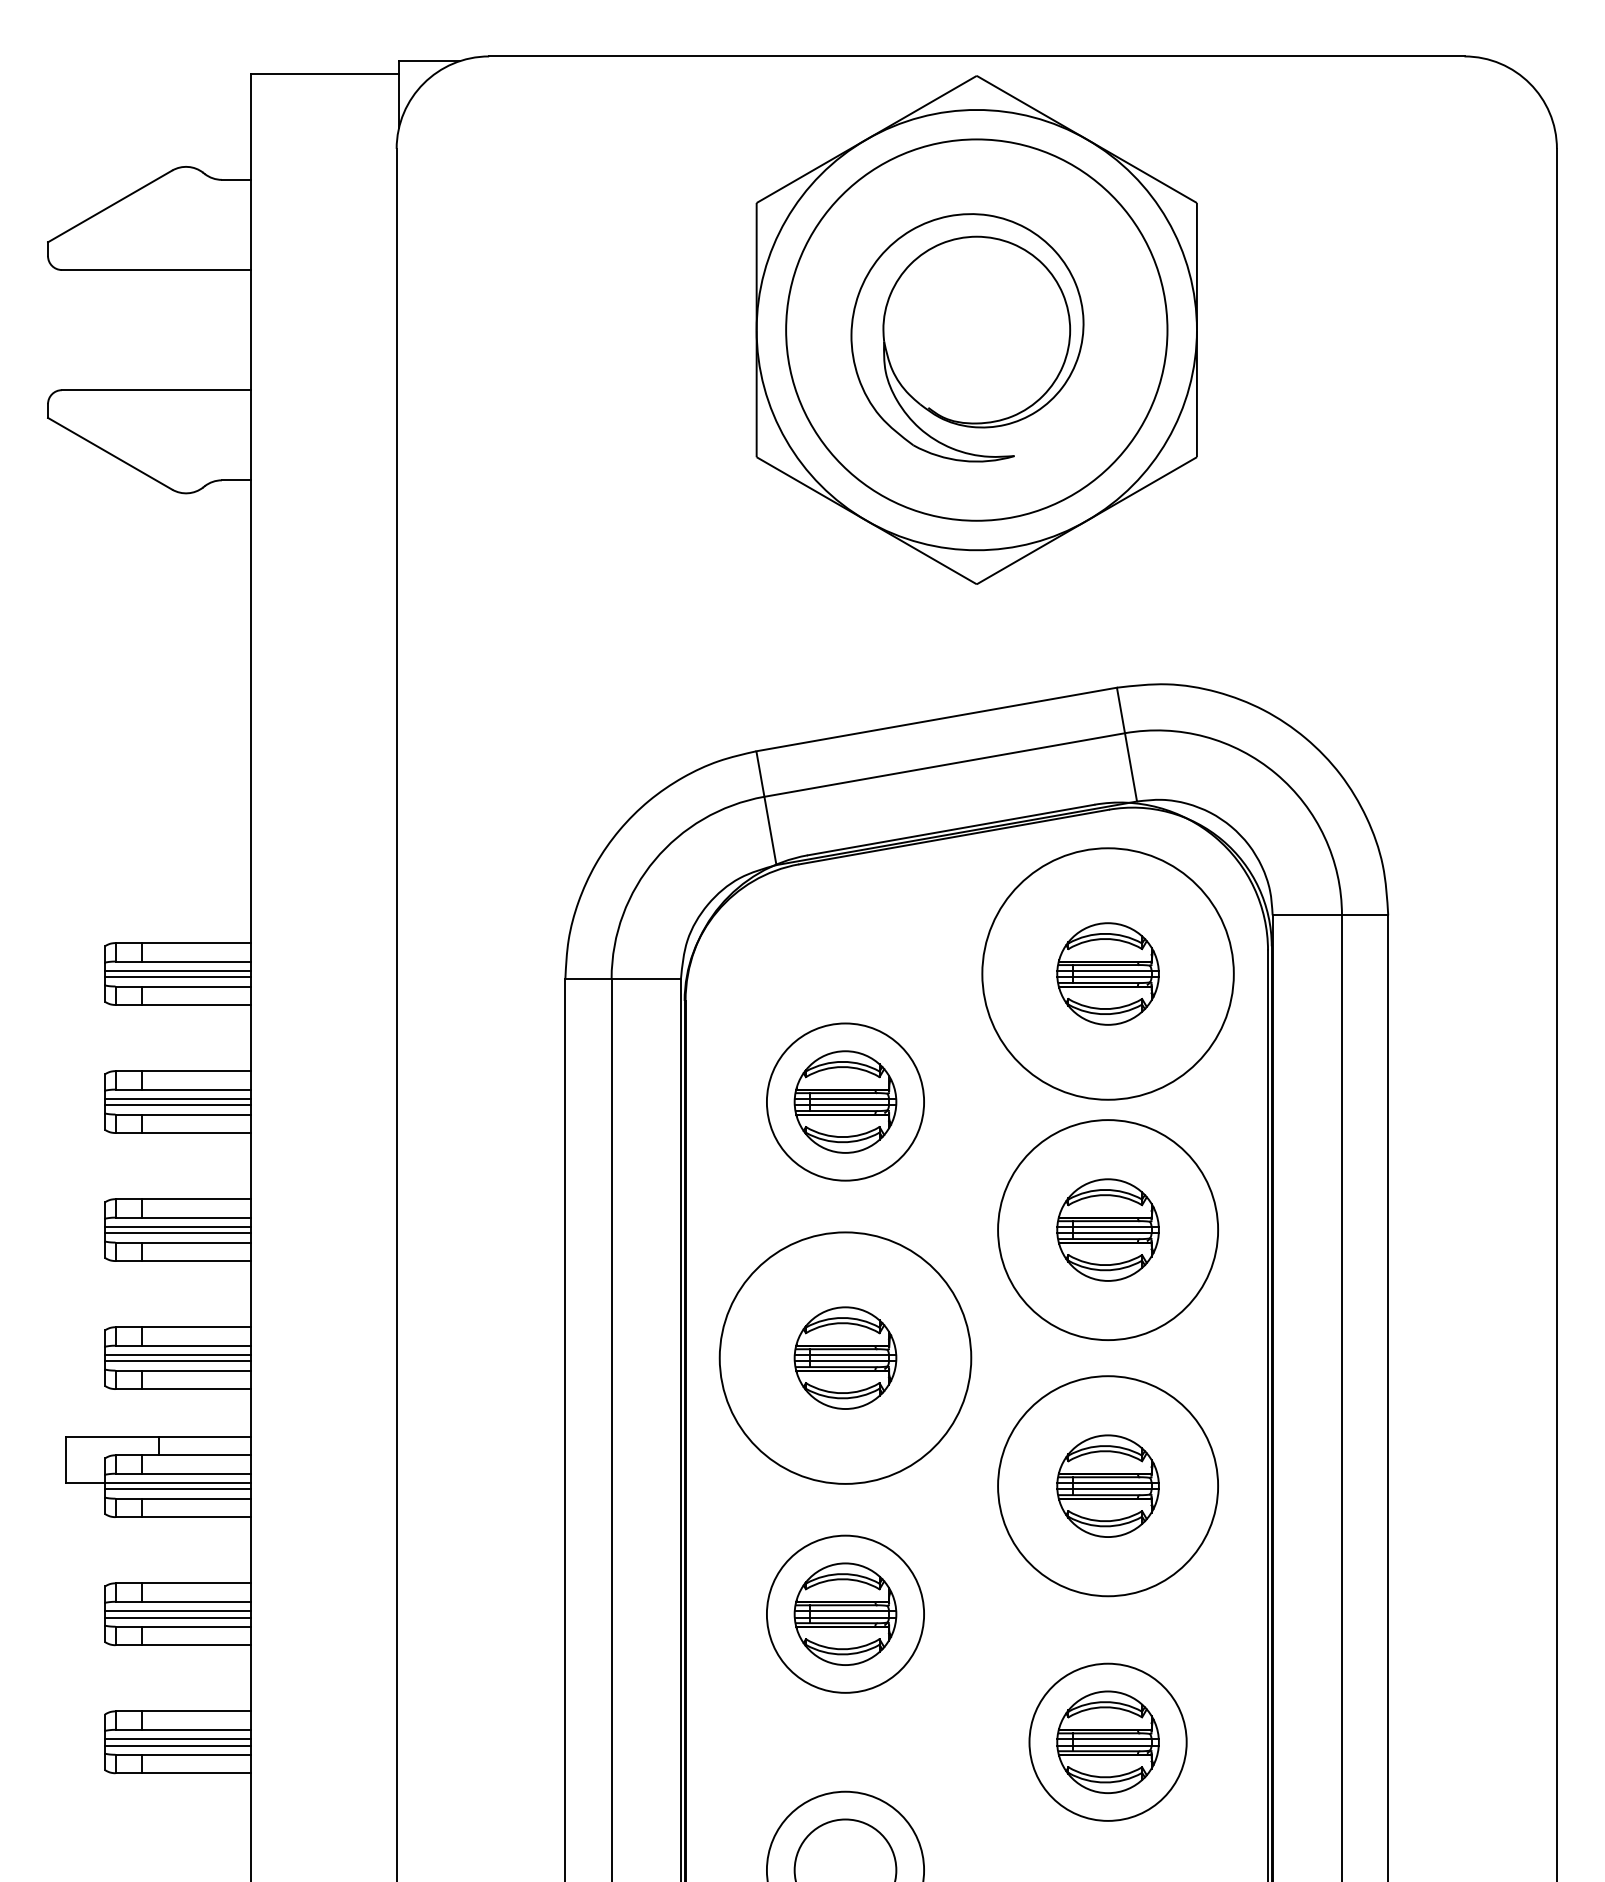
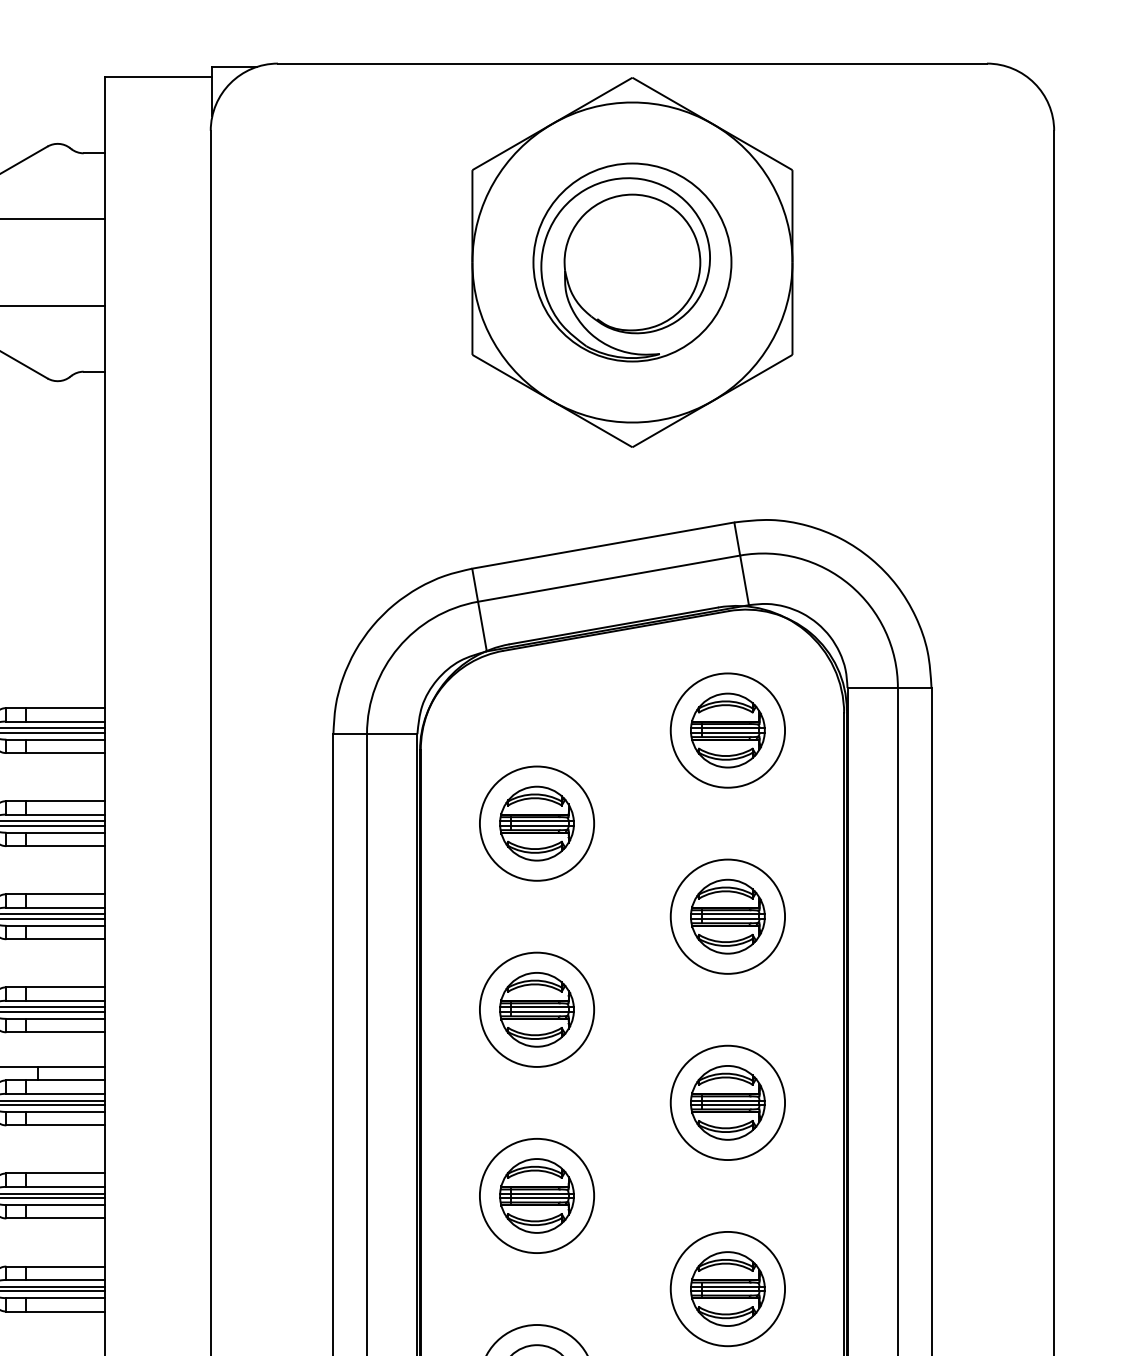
circle: (976, 329) -> (632, 262), size x0.71
circle: (1107, 973) -> (727, 730), size x0.62
circle: (1107, 1229) -> (727, 916), size x0.71
circle: (845, 1357) -> (537, 1009), size x0.62
circle: (1107, 1485) -> (727, 1102), size x0.71

